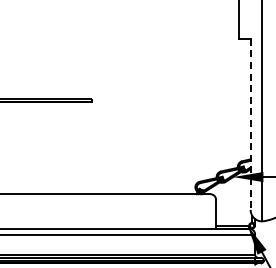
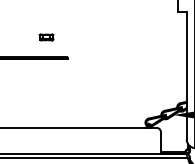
part: (63, 73) -> (46, 37), added
line: (250, 124) -> (186, 75), dashed -> solid

